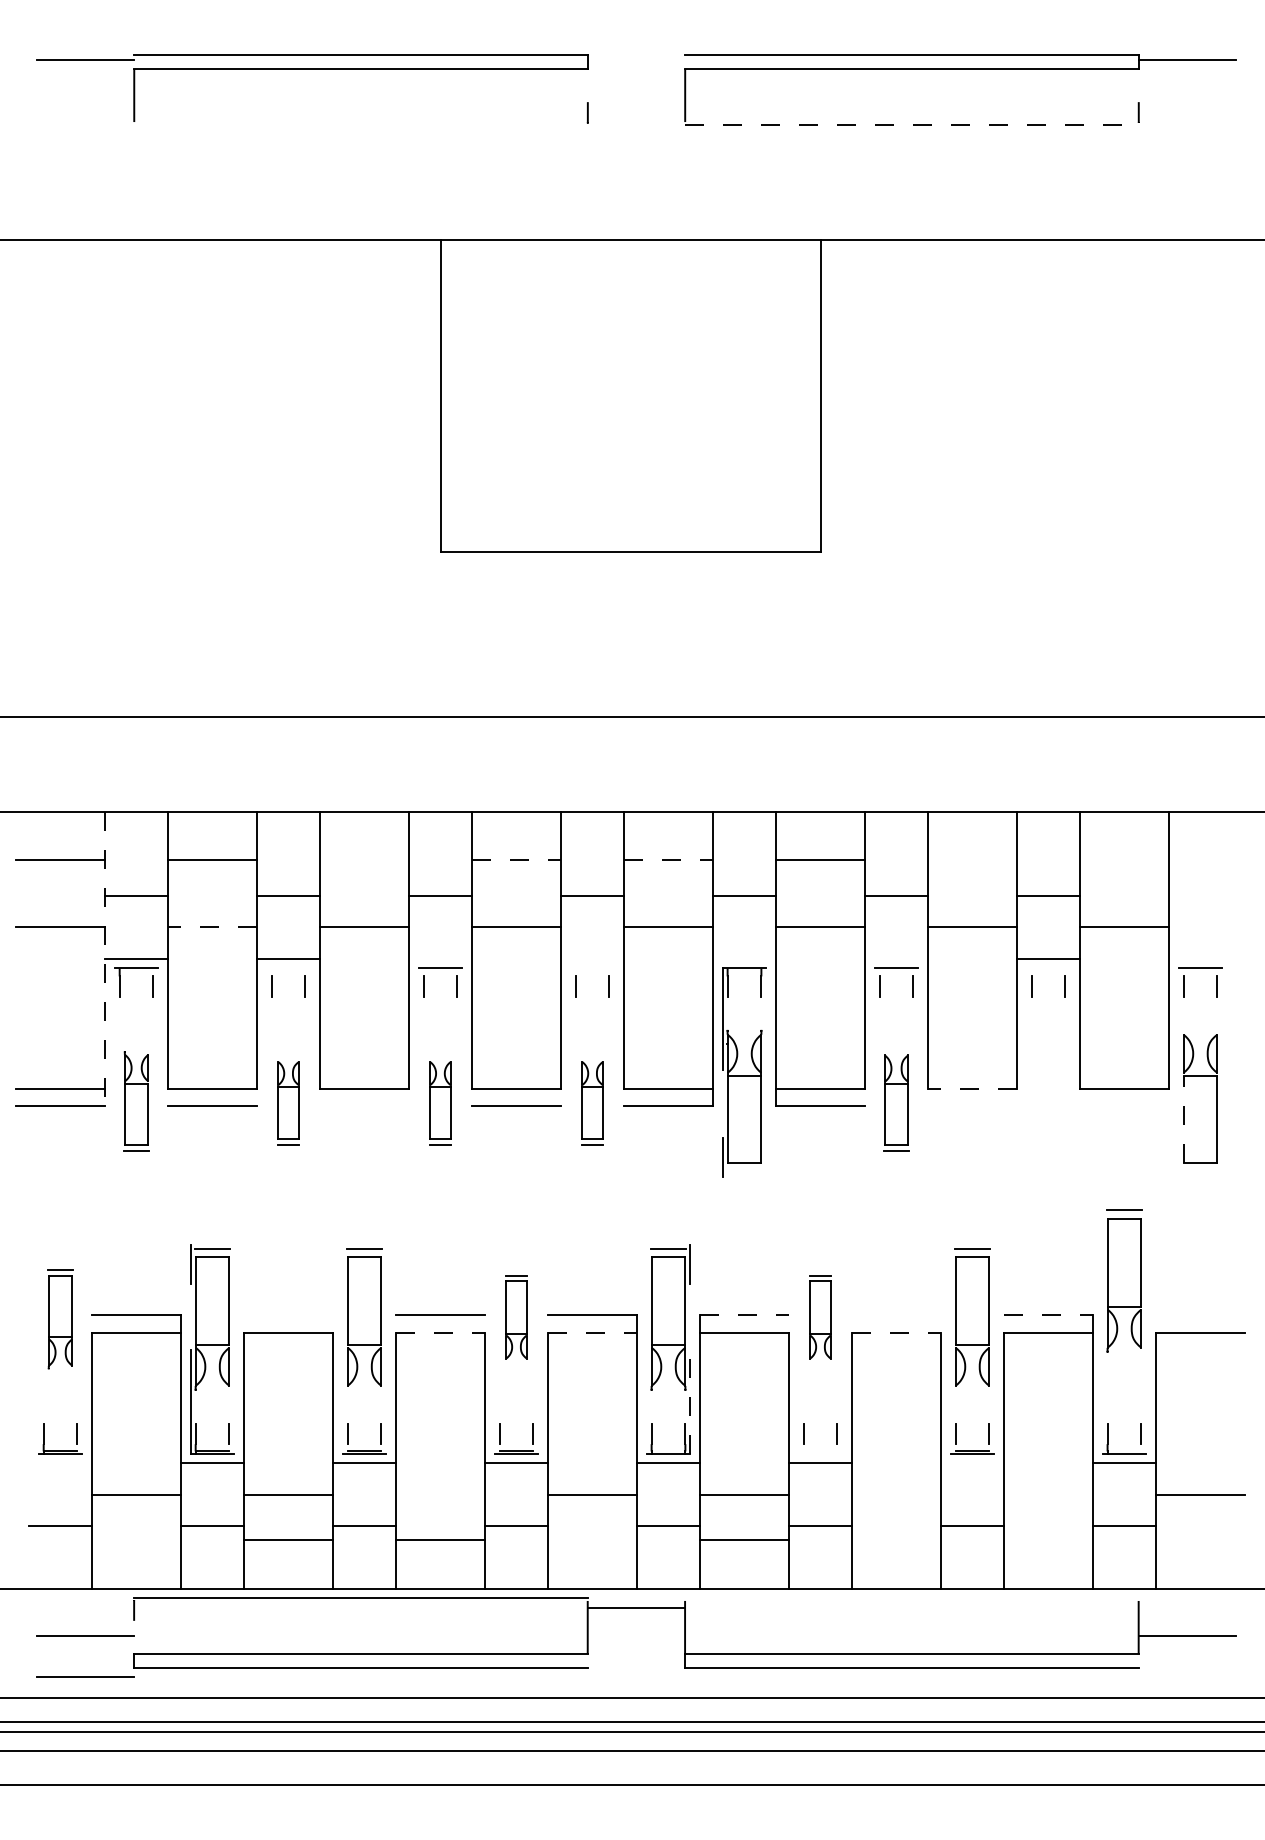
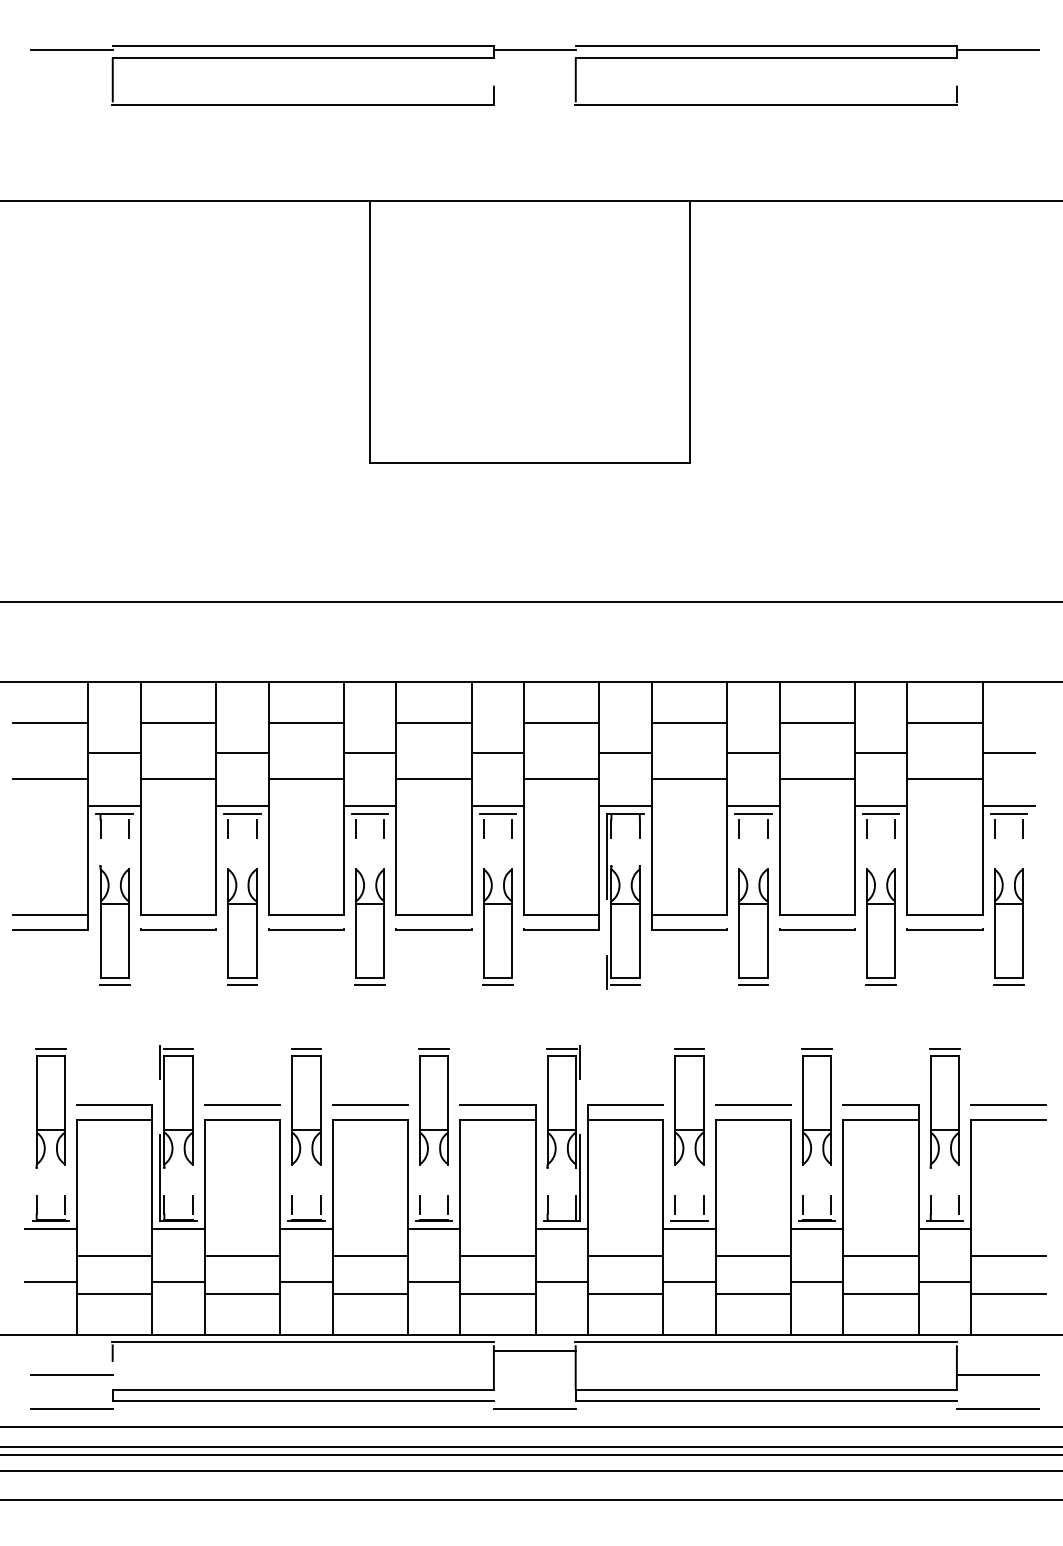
line: (636, 60) -> (534, 50), added
line: (361, 125) -> (303, 105), added
line: (912, 125) -> (766, 105), dashed -> solid
line: (363, 859) -> (305, 722), added
line: (517, 859) -> (434, 722), dashed -> solid
line: (668, 859) -> (561, 722), dashed -> solid
line: (971, 859) -> (816, 722), added
line: (1123, 859) -> (944, 722), added
line: (1200, 896) -> (1008, 753), added
line: (212, 926) -> (178, 778), dashed -> solid
line: (105, 958) -> (88, 805), dashed -> solid
line: (439, 958) -> (369, 805), added
line: (592, 958) -> (497, 805), added
line: (744, 958) -> (625, 805), added
line: (896, 958) -> (753, 805), added
line: (1200, 958) -> (1008, 805), added
line: (288, 968) -> (242, 813), added
line: (592, 968) -> (497, 813), added
line: (1047, 968) -> (880, 813), added
line: (972, 1088) -> (817, 914), dashed -> solid
part: (136, 1101) -> (114, 925), size x1.43
part: (288, 1102) -> (242, 926), size x1.67
part: (439, 1102) -> (369, 926), size x1.67
part: (592, 1102) -> (497, 926), size x1.67
part: (896, 1102) -> (753, 926), size x1.43
part: (1047, 1102) -> (880, 926), added
line: (363, 1106) -> (305, 929), added
line: (971, 1106) -> (816, 929), added
line: (1123, 1106) -> (944, 929), added
line: (1183, 1119) -> (994, 940), dashed -> solid
line: (744, 1171) -> (625, 984), added
line: (1200, 1171) -> (1008, 984), added
part: (1123, 1281) -> (944, 1108), moved
line: (288, 1315) -> (242, 1105), added
line: (744, 1315) -> (625, 1105), dashed -> solid
line: (895, 1315) -> (752, 1105), added
line: (1048, 1315) -> (881, 1105), dashed -> solid
line: (1200, 1315) -> (1008, 1105), added
part: (515, 1316) -> (433, 1106), size x1.67
part: (820, 1316) -> (689, 1106), size x1.67
part: (60, 1319) -> (50, 1108), size x1.43
line: (440, 1333) -> (370, 1120), dashed -> solid
line: (592, 1333) -> (497, 1120), dashed -> solid
line: (896, 1333) -> (753, 1120), dashed -> solid
line: (690, 1401) -> (580, 1177), dashed -> solid
line: (820, 1453) -> (689, 1221), added
line: (60, 1463) -> (50, 1229), added
line: (971, 1463) -> (816, 1229), added
line: (439, 1495) -> (369, 1256), added
line: (895, 1495) -> (752, 1256), added
line: (1047, 1495) -> (880, 1256), added
line: (136, 1540) -> (114, 1294), added
line: (592, 1540) -> (497, 1294), added
line: (895, 1540) -> (752, 1294), added
line: (1047, 1540) -> (880, 1294), added
line: (1200, 1540) -> (1008, 1294), added
line: (912, 1597) -> (766, 1342), added
line: (636, 1677) -> (534, 1409), added
line: (1186, 1677) -> (997, 1409), added

